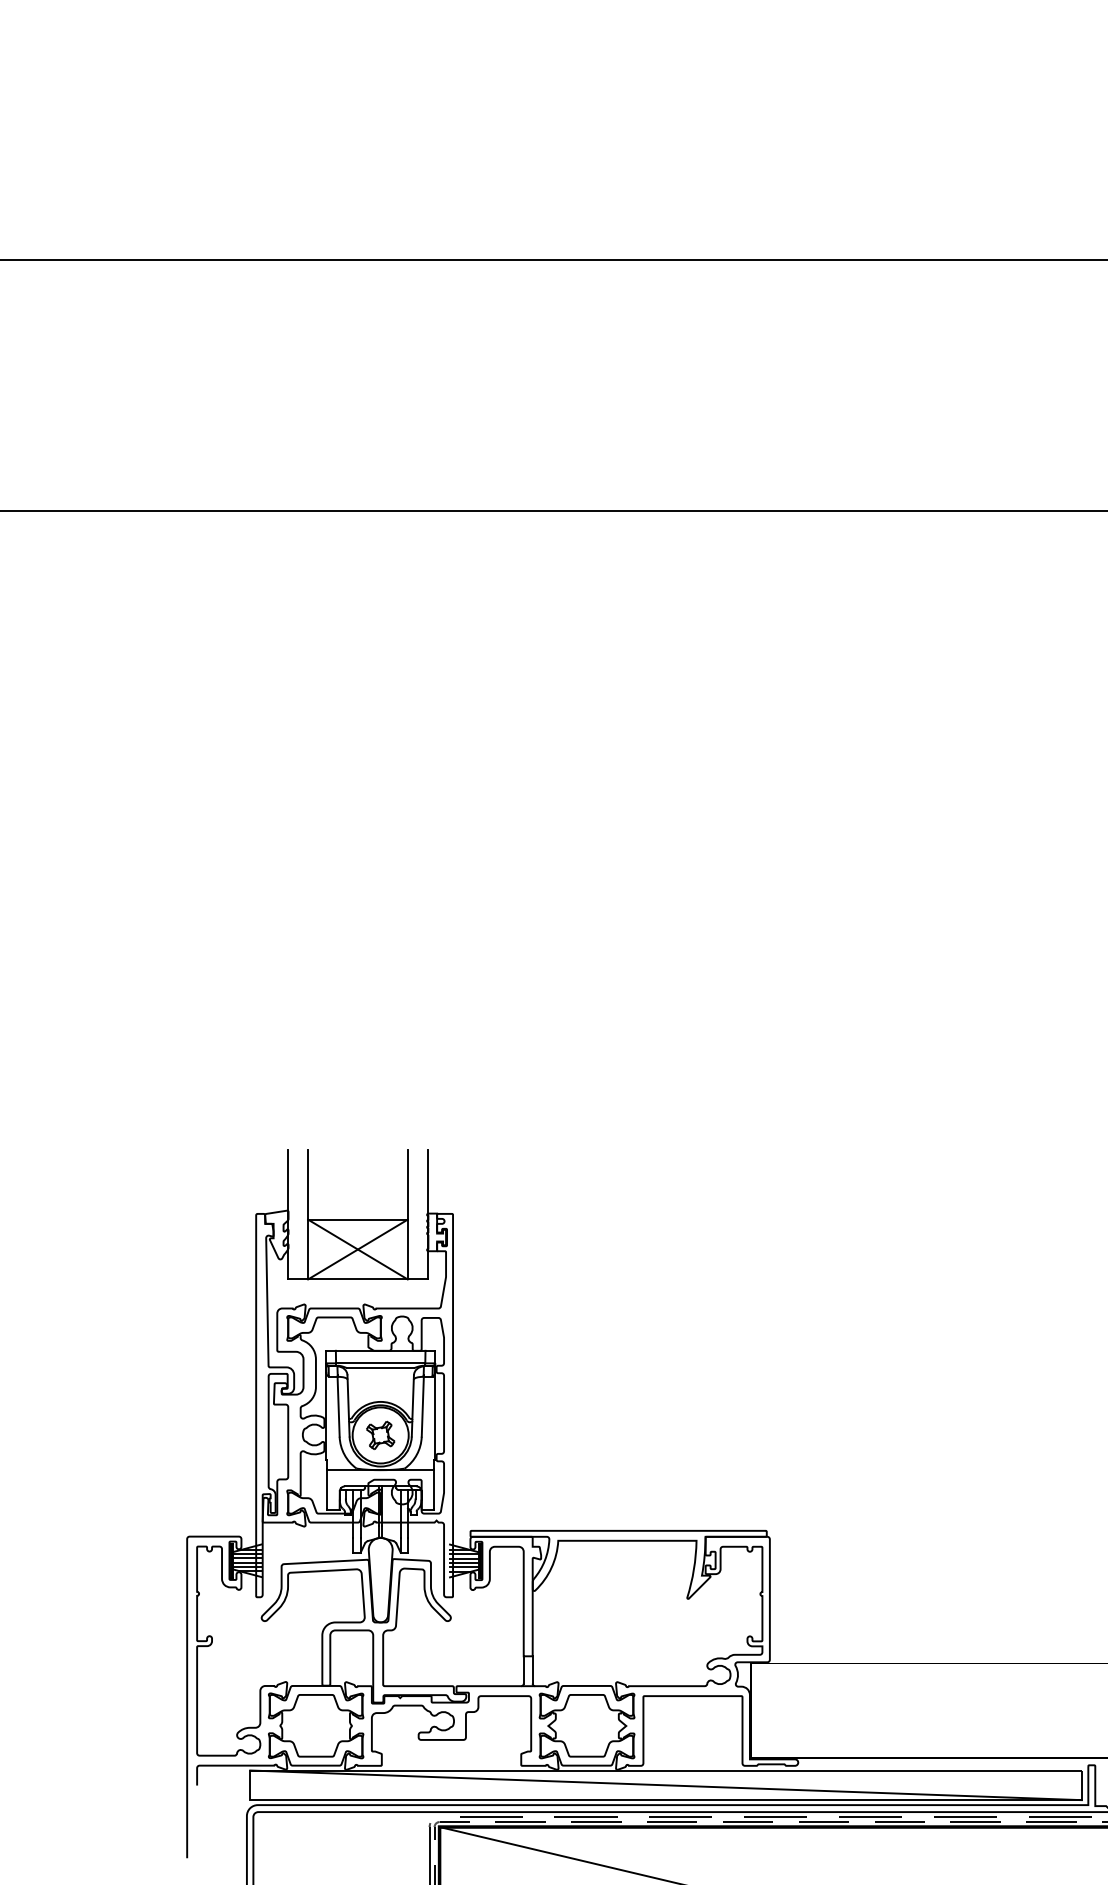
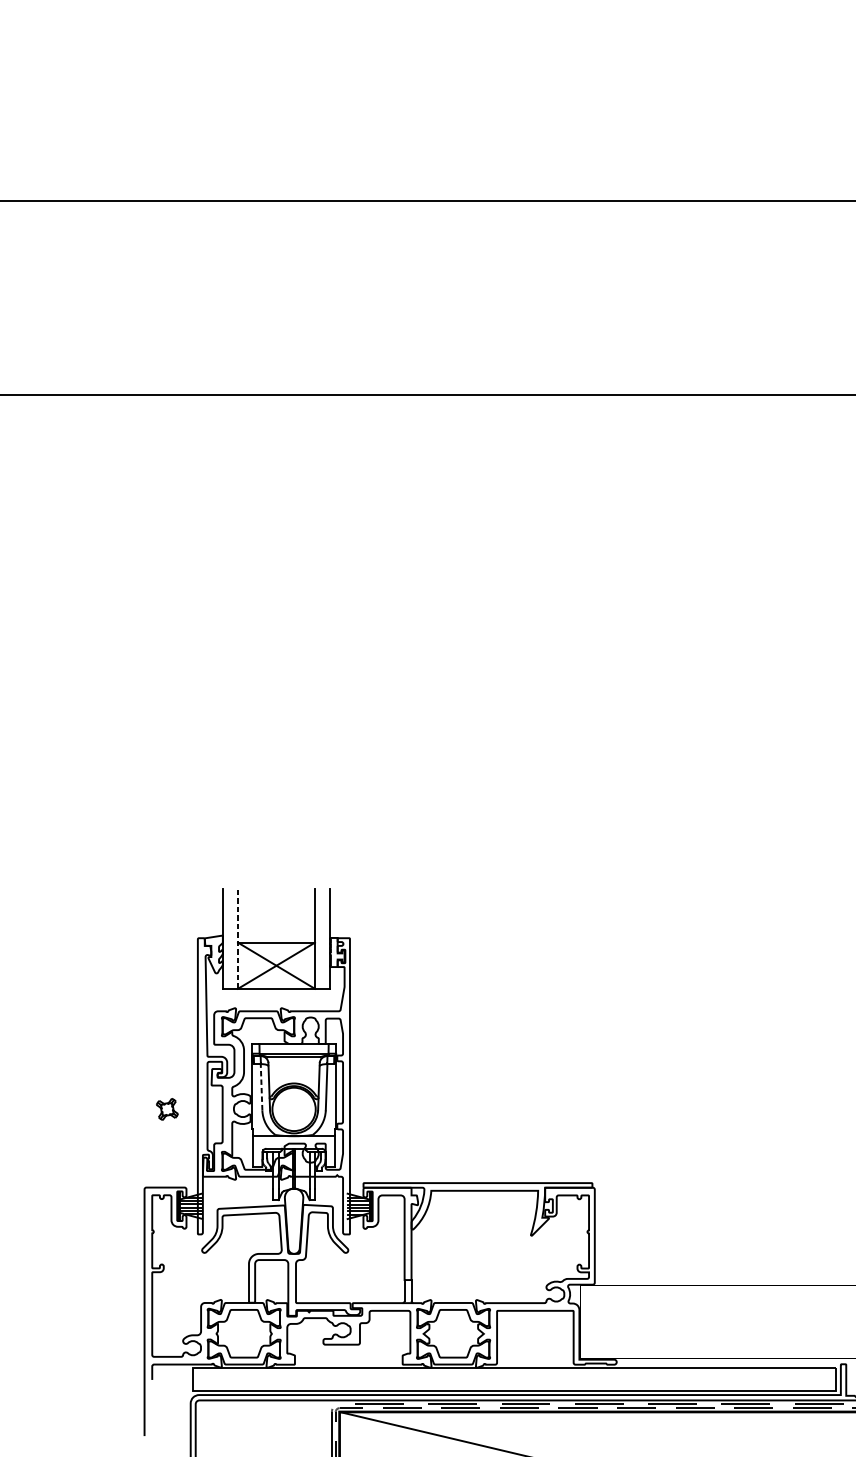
line: (308, 1214) -> (238, 938), solid -> dashed
line: (338, 1406) -> (261, 1087), solid -> dashed
part: (380, 1434) -> (167, 1108), moved
line: (665, 1785) -> (514, 1379), removed

